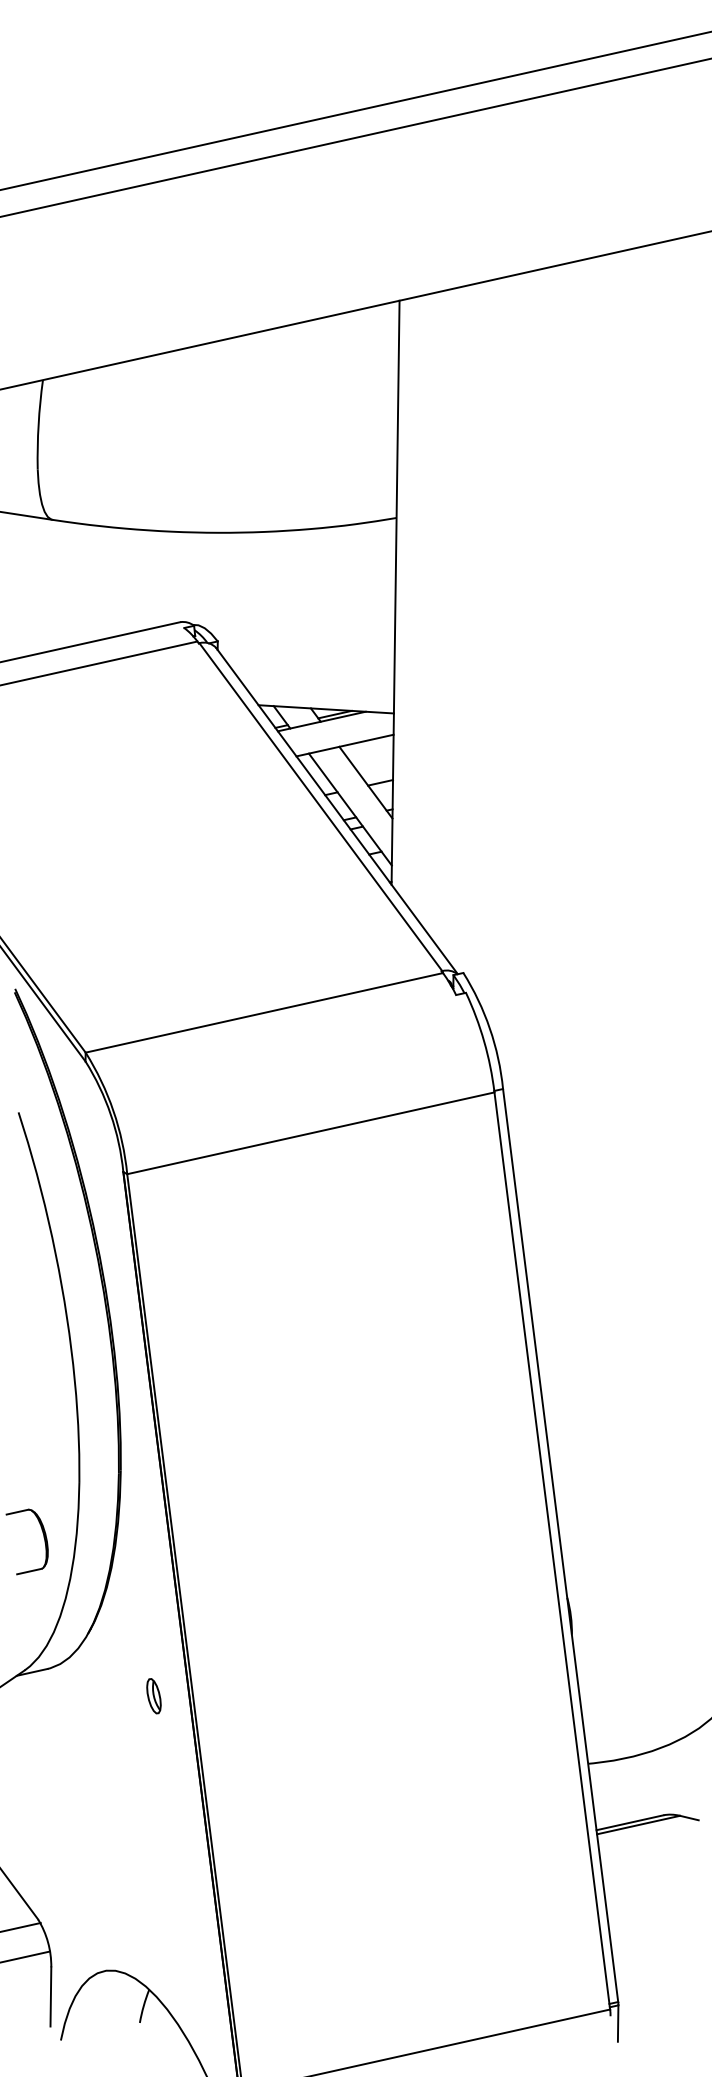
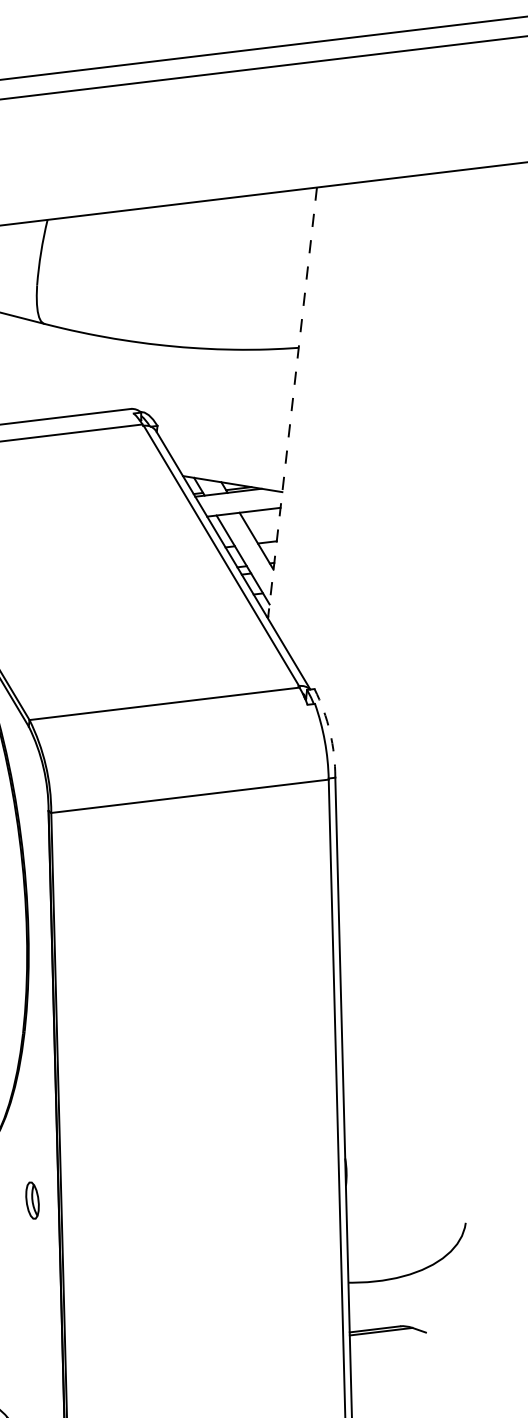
line: (395, 593) -> (292, 403), solid -> dashed
arc: (489, 1028) -> (329, 732), solid -> dashed
part: (153, 1696) -> (32, 1200), size x1.4

